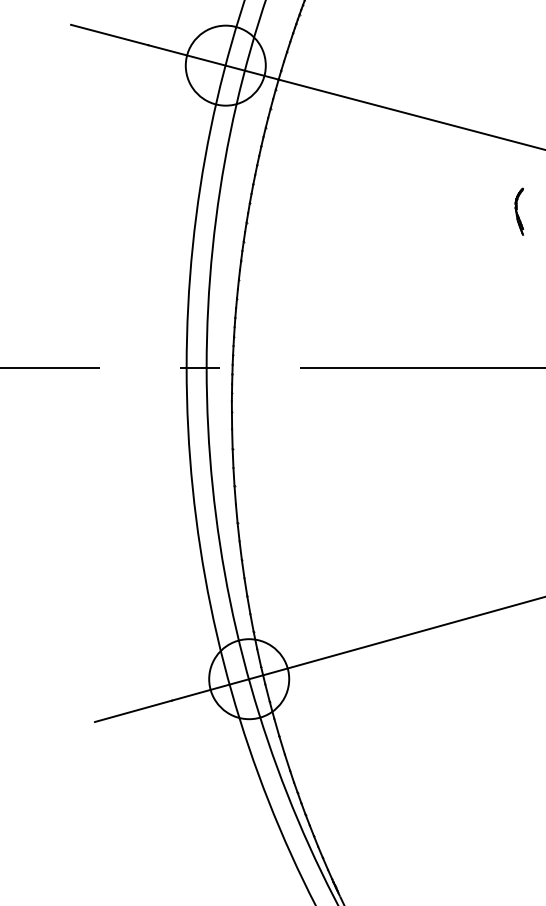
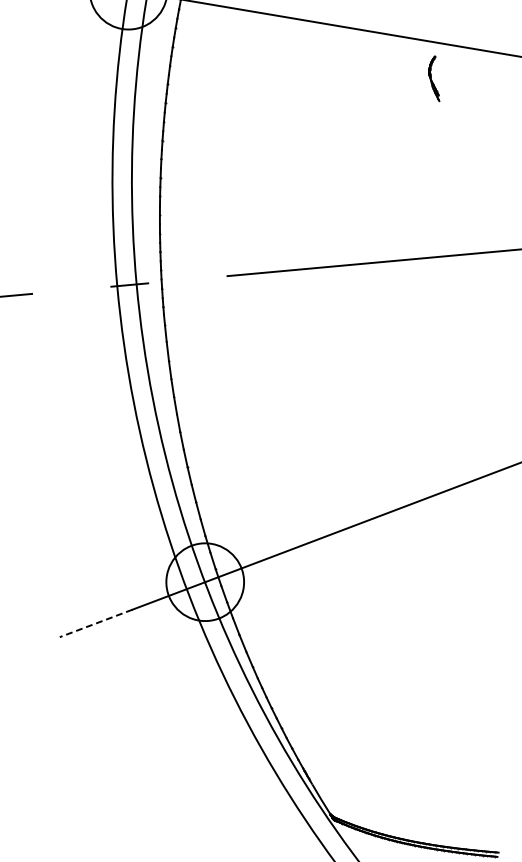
part: (519, 211) -> (433, 78), moved
line: (133, 711) -> (96, 623), solid -> dashed

